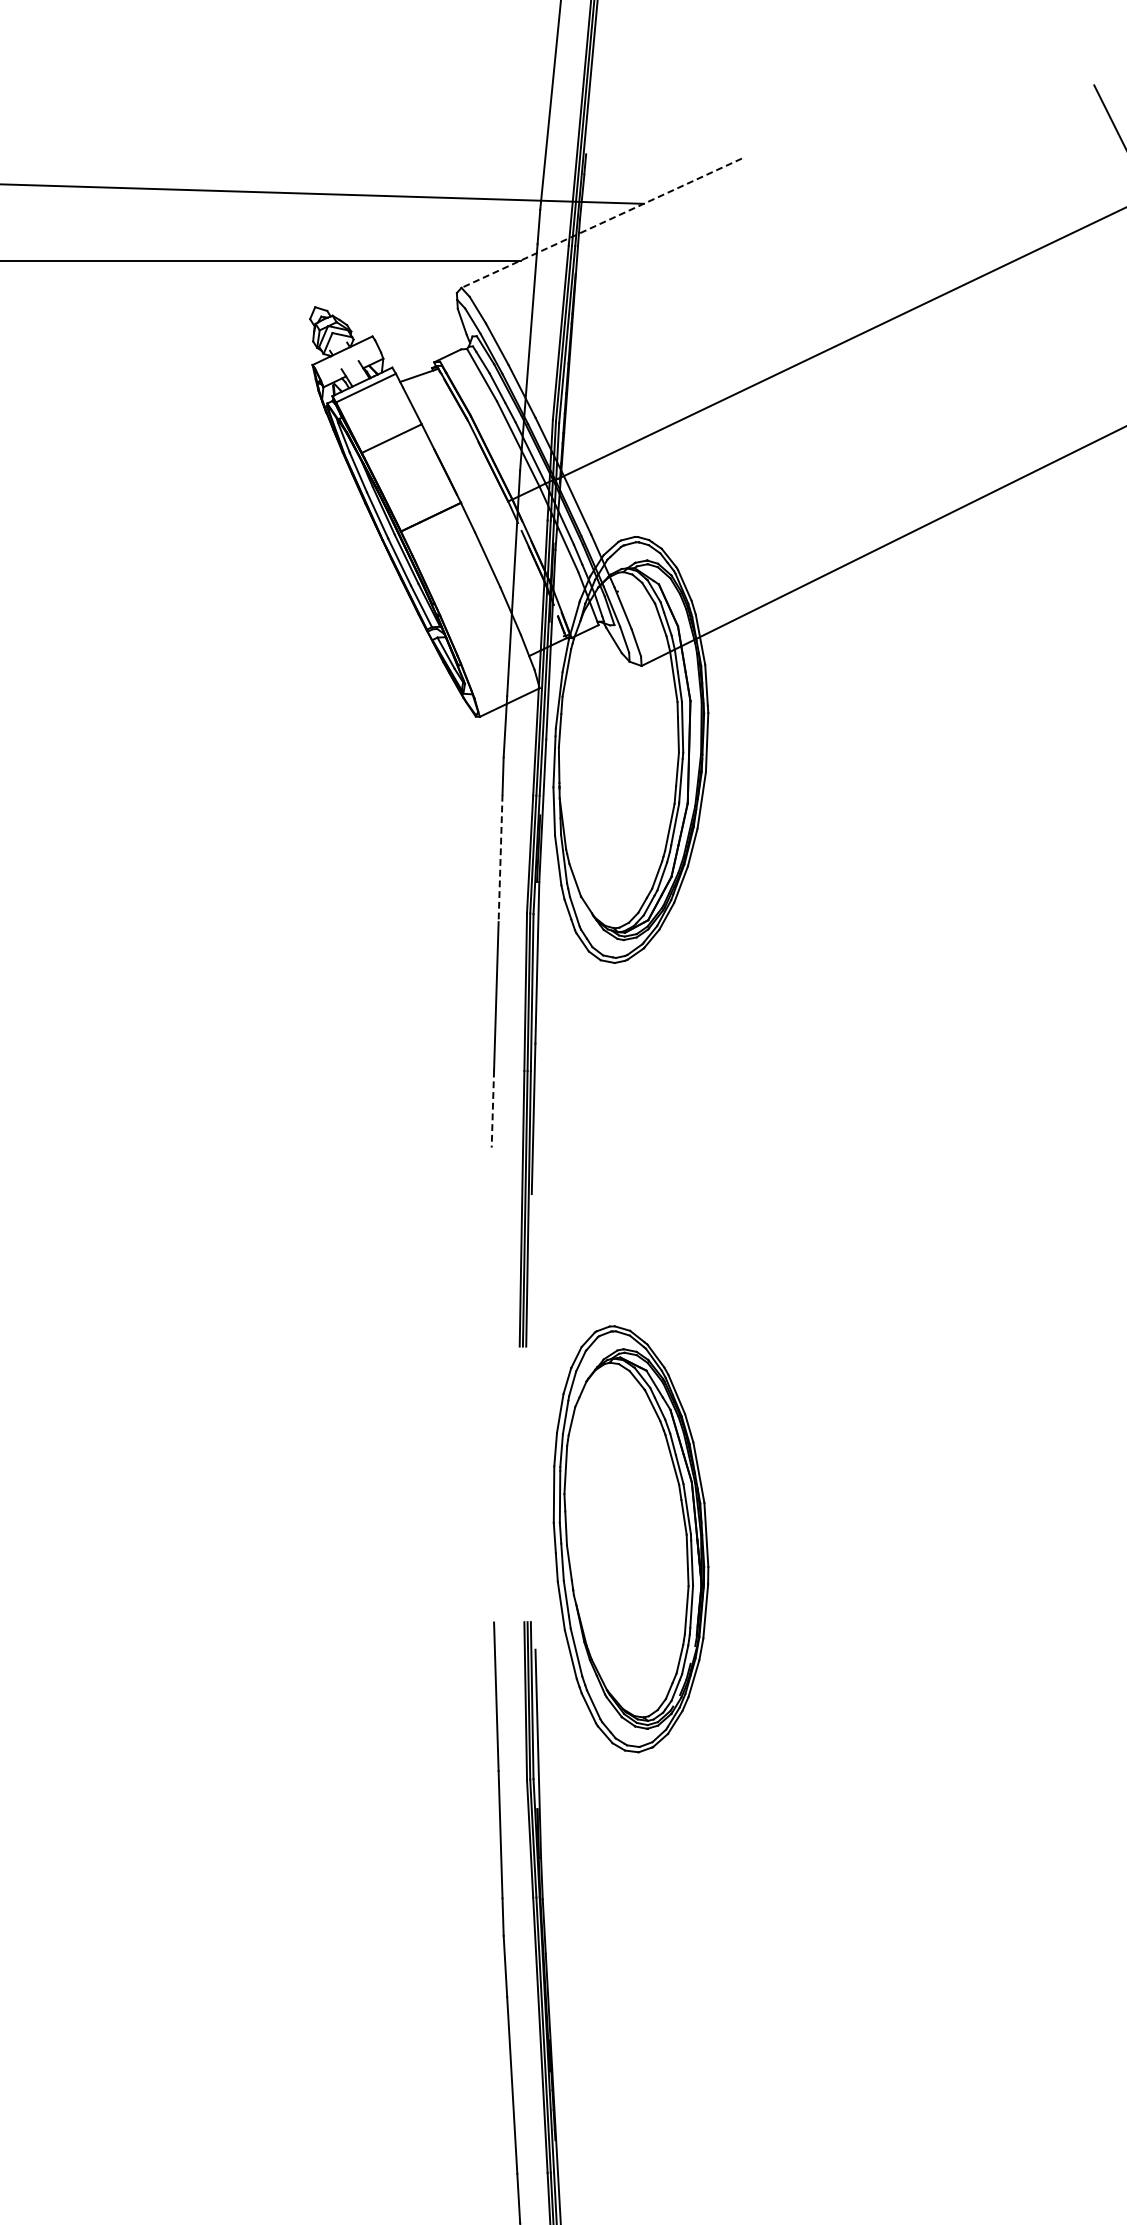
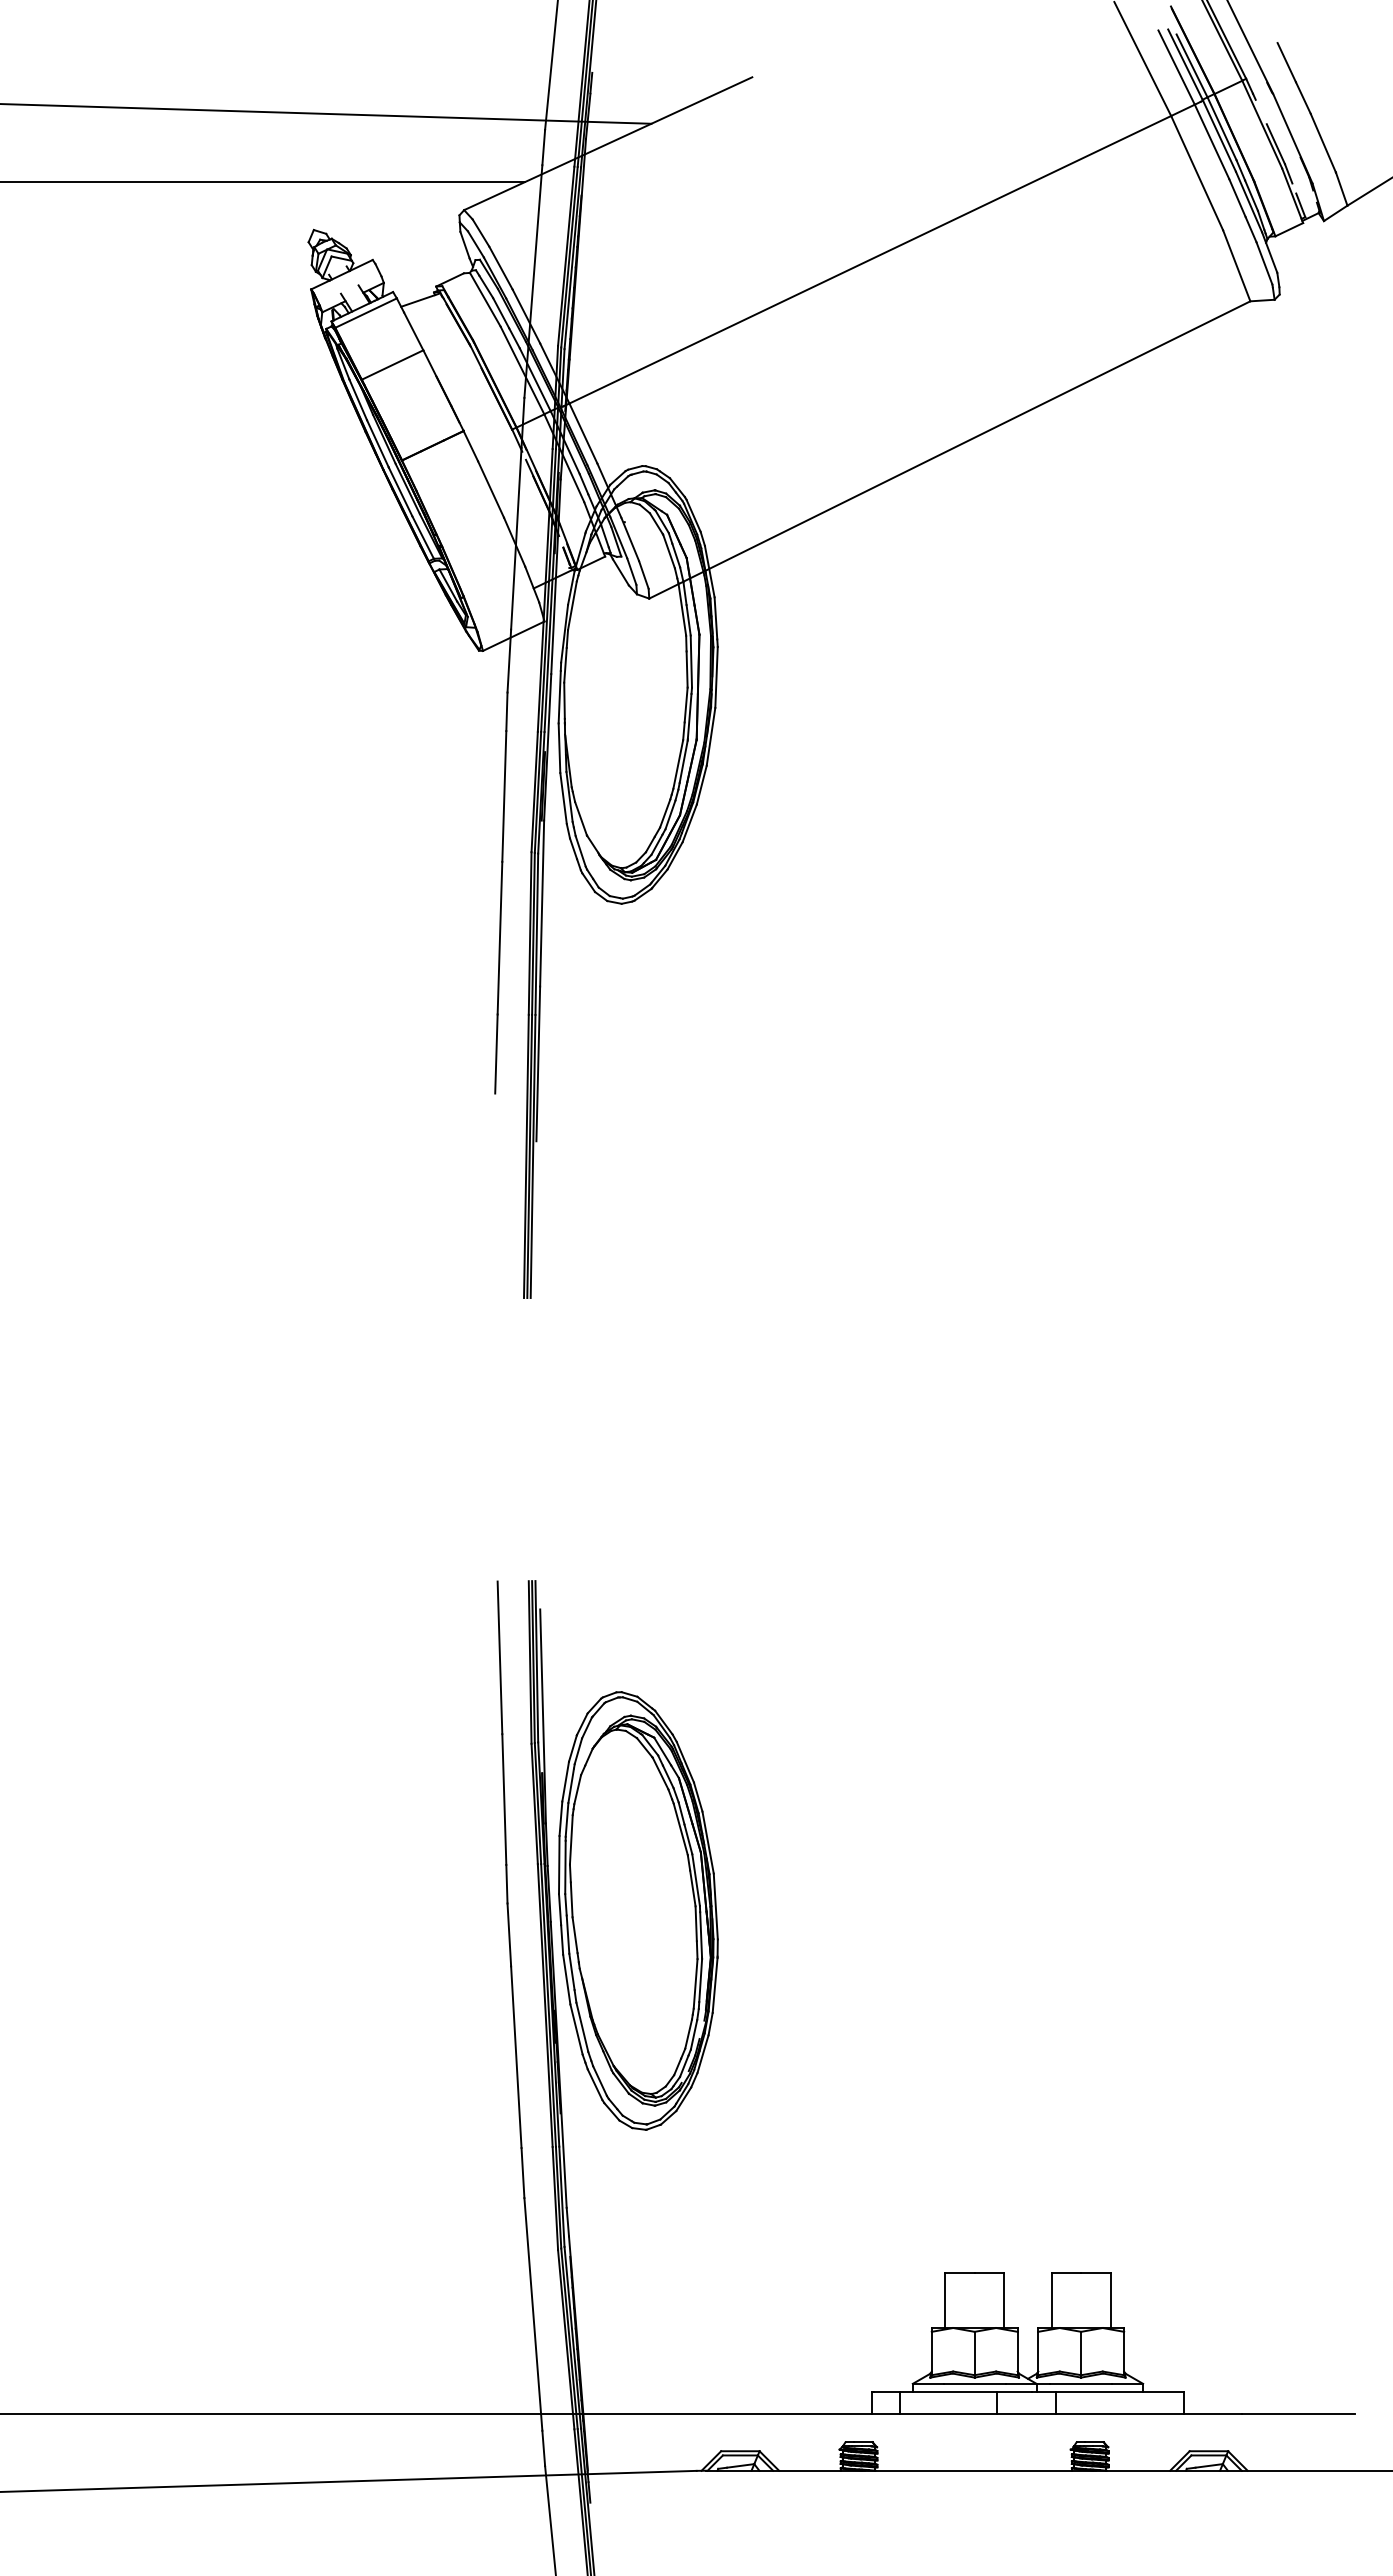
line: (601, 223) -> (608, 143), dashed -> solid
line: (500, 858) -> (504, 796), dashed -> solid
line: (492, 1109) -> (496, 1054), dashed -> solid
part: (631, 1538) -> (638, 1910), moved

